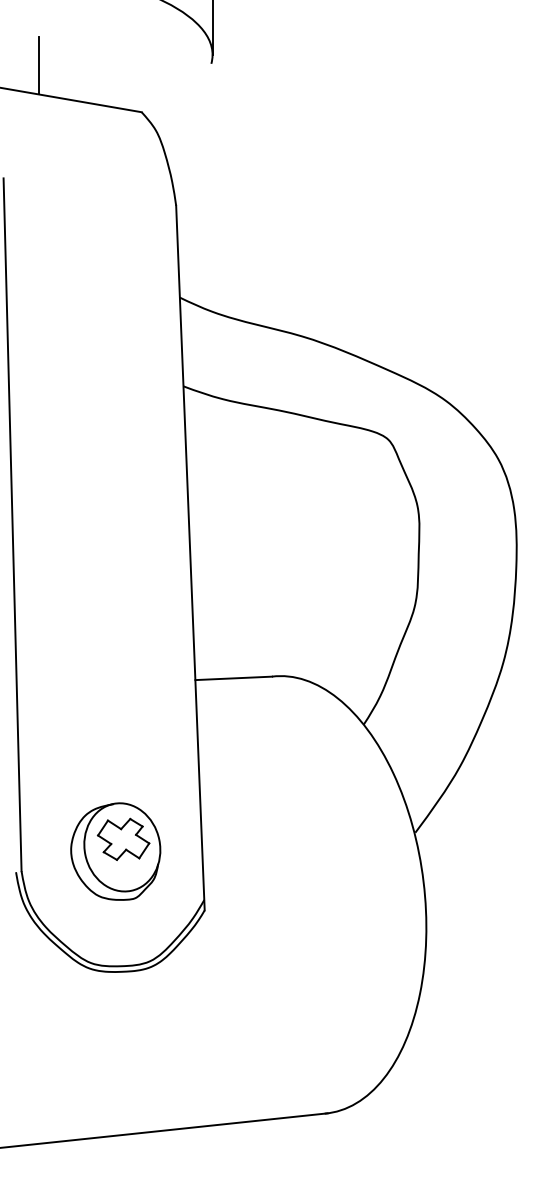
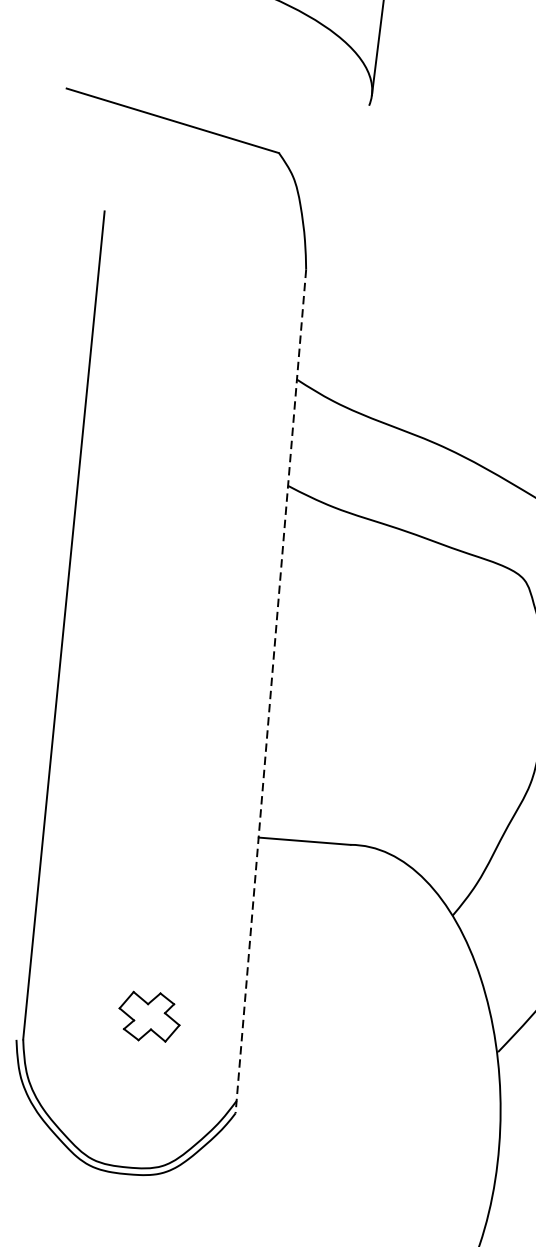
line: (38, 65) -> (162, 82), removed
line: (190, 558) -> (270, 692), solid -> dashed
part: (115, 851) -> (138, 1029), removed

